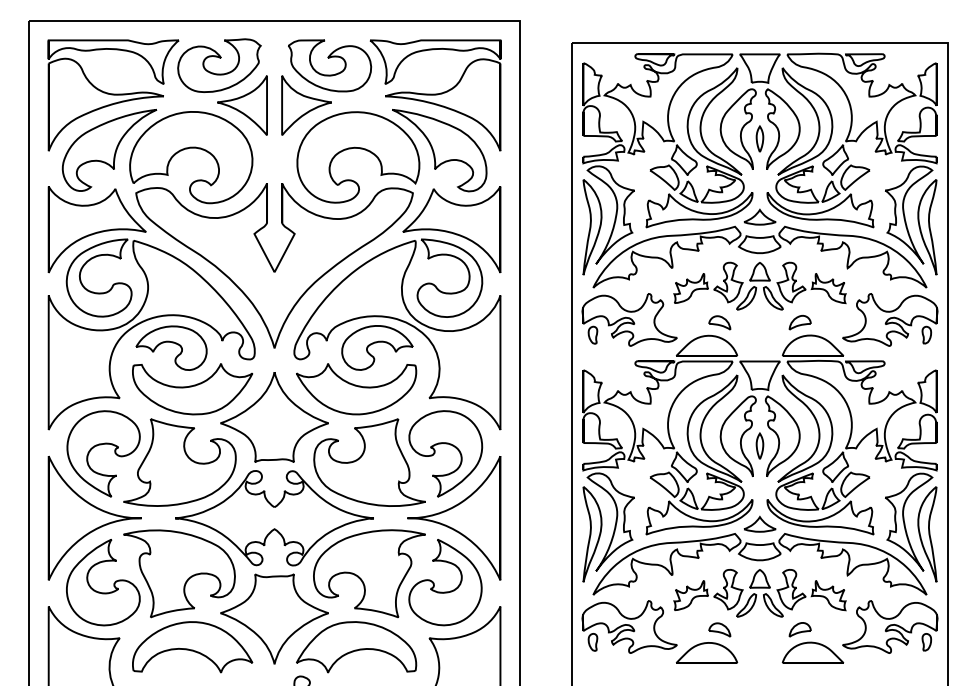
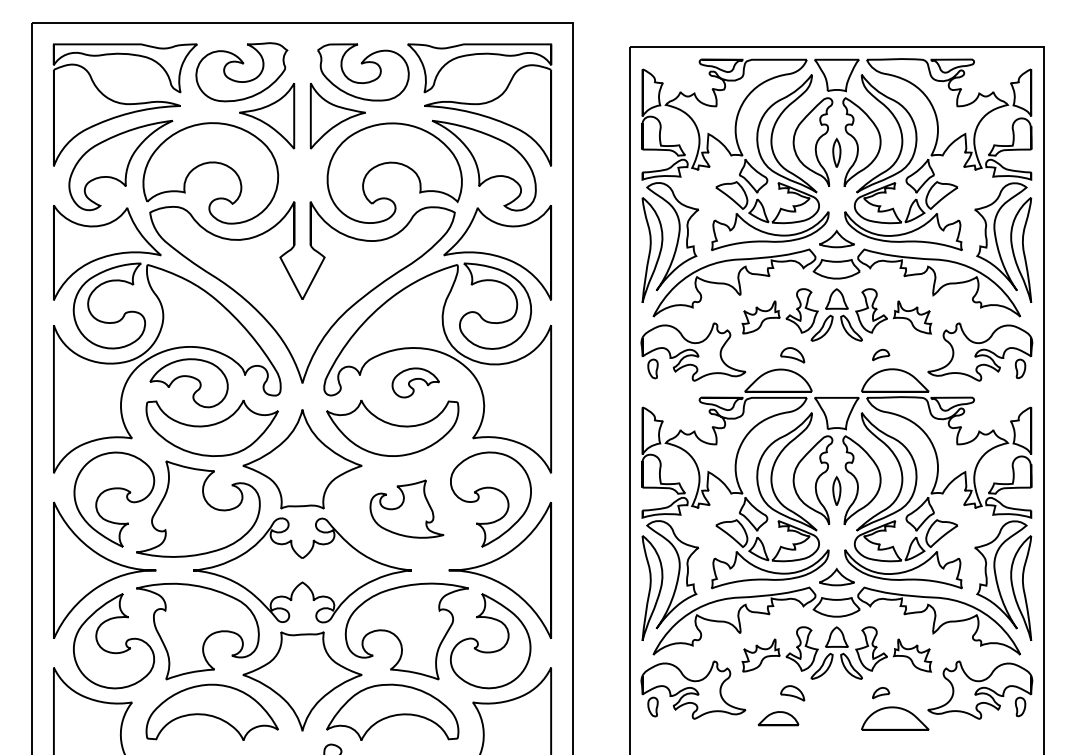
part: (799, 322) -> (880, 354), size x0.7
part: (377, 347) -> (415, 382), size x0.6
part: (369, 462) -> (406, 508), size x0.6
part: (799, 629) -> (880, 692), size x0.7
part: (706, 652) -> (778, 718), size x0.6

